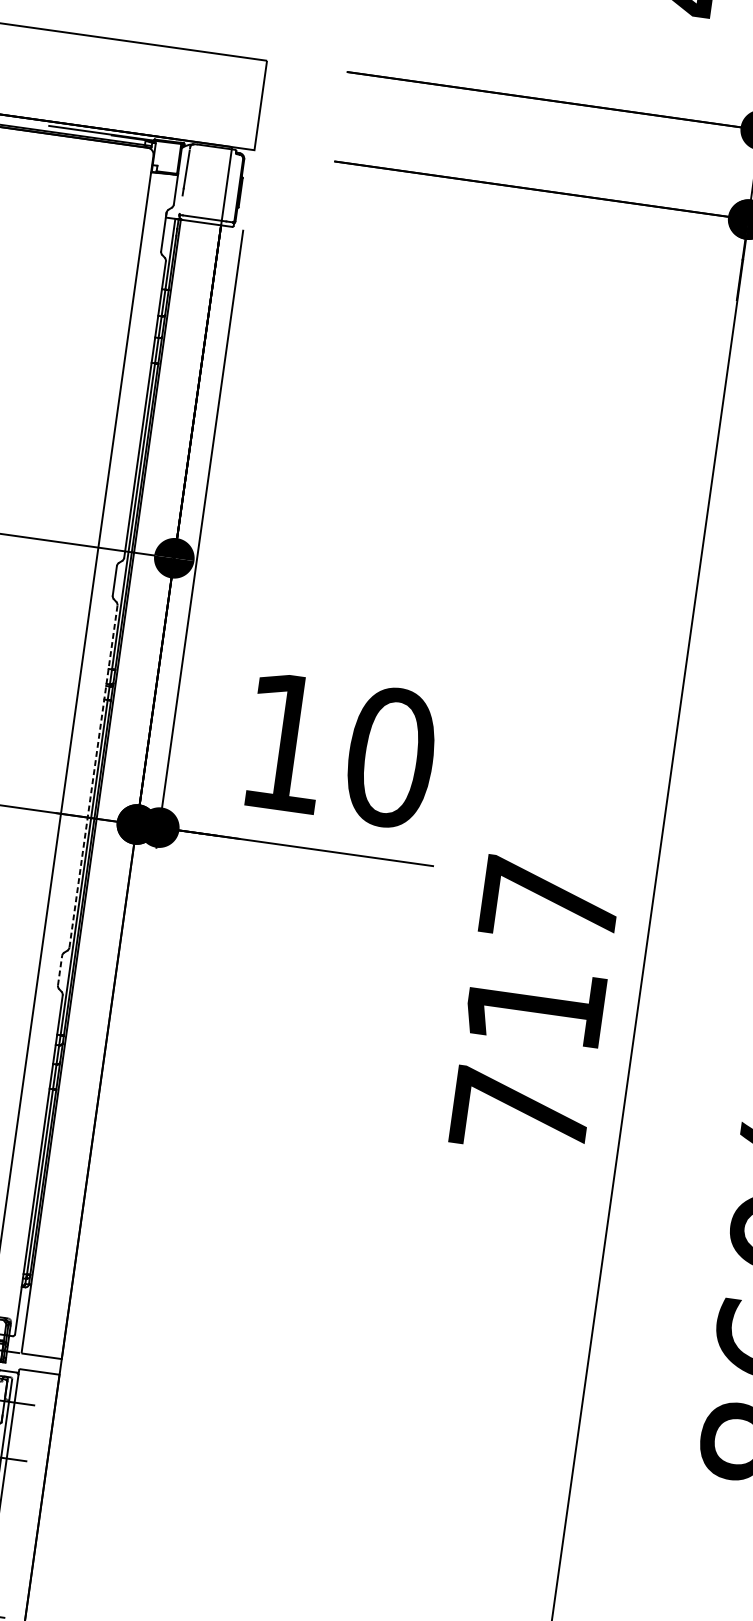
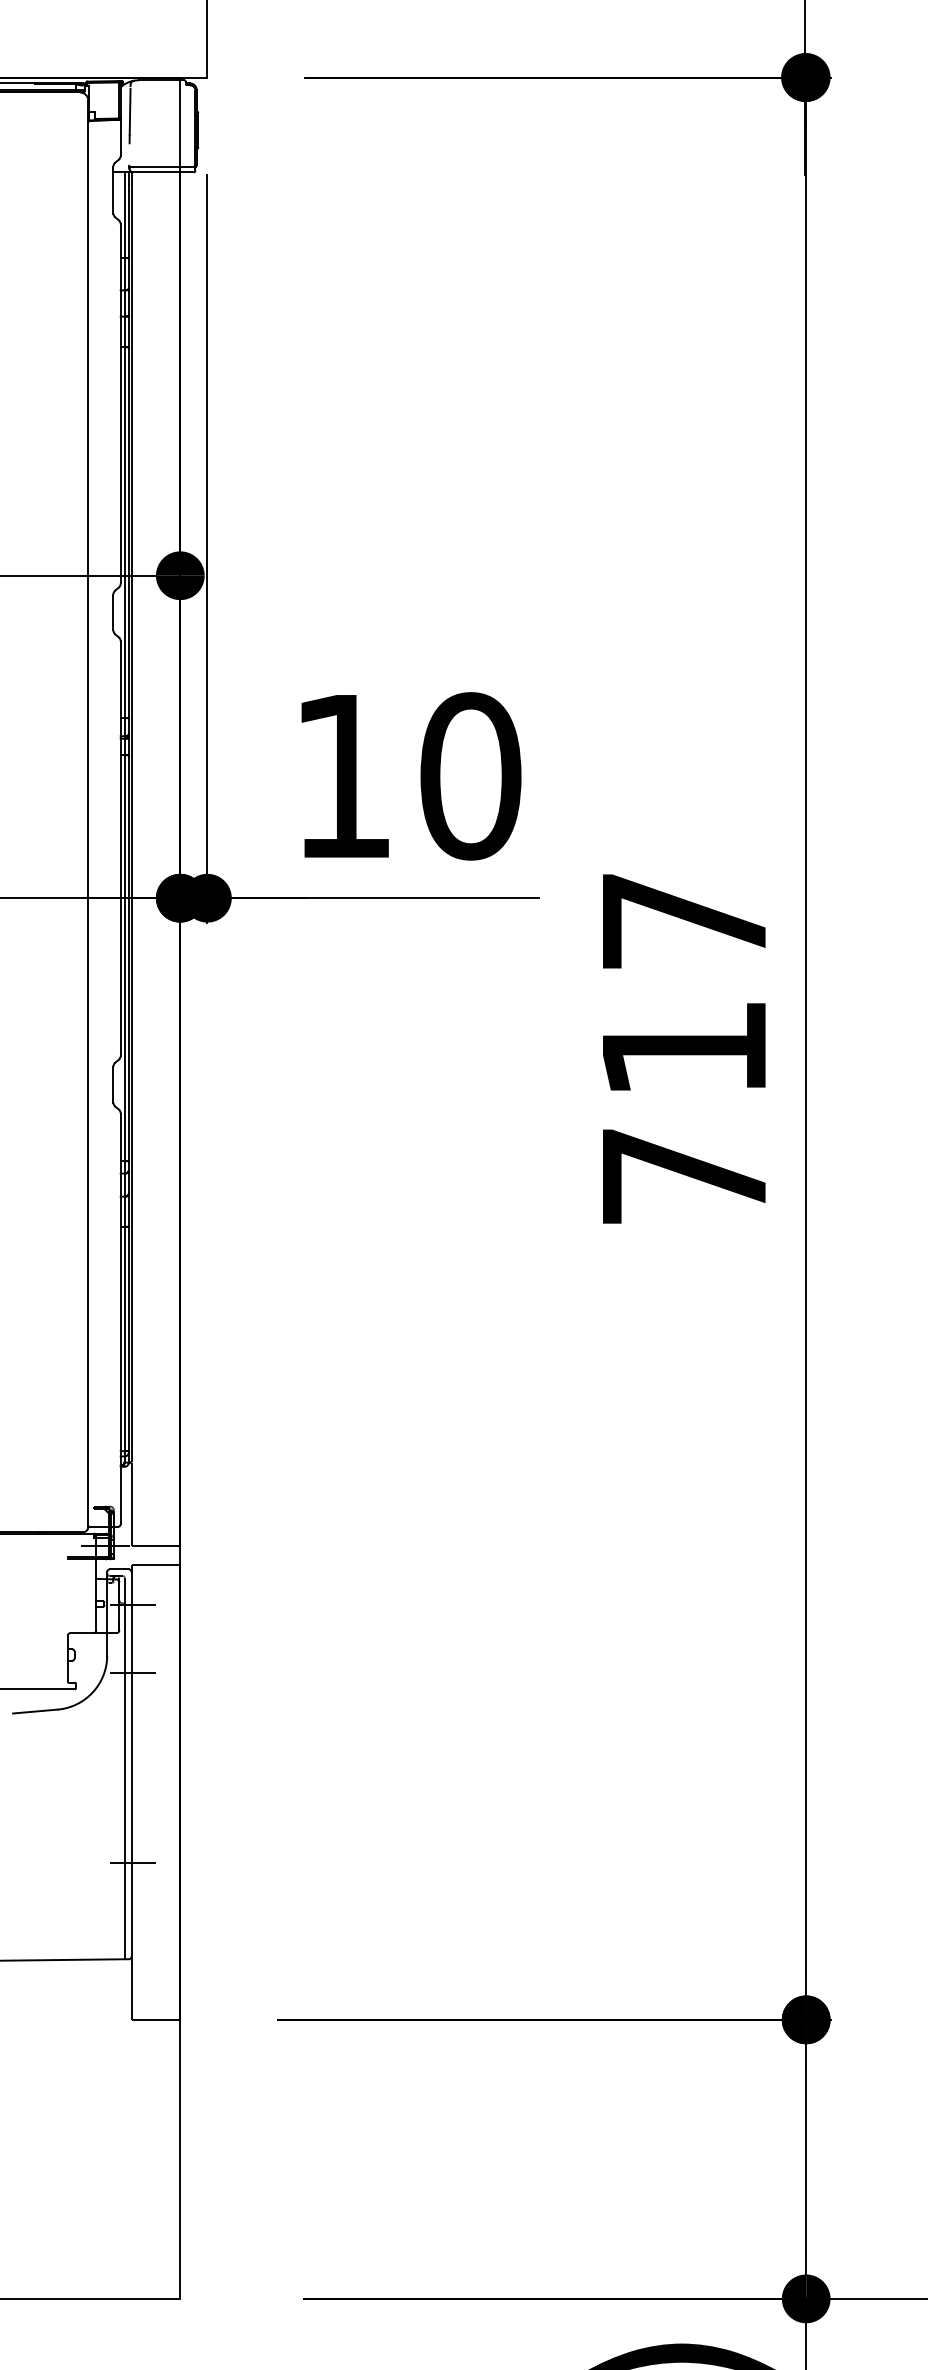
line: (93, 776) -> (120, 848), dashed -> solid
line: (60, 970) -> (113, 1084), dashed -> solid

